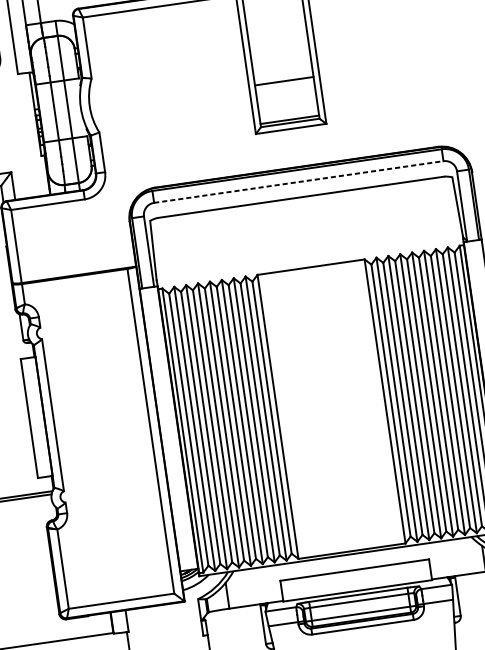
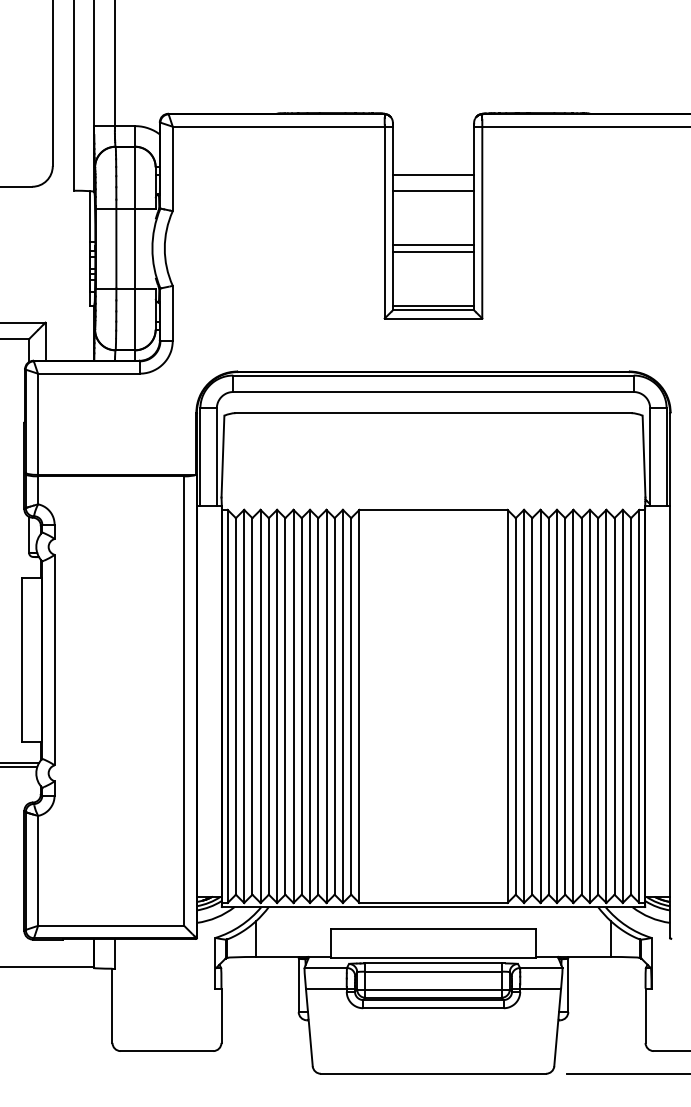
line: (276, 24) -> (433, 174), added
line: (277, 37) -> (433, 191), added
line: (283, 75) -> (433, 244), added
line: (299, 182) -> (434, 392), dashed -> solid

